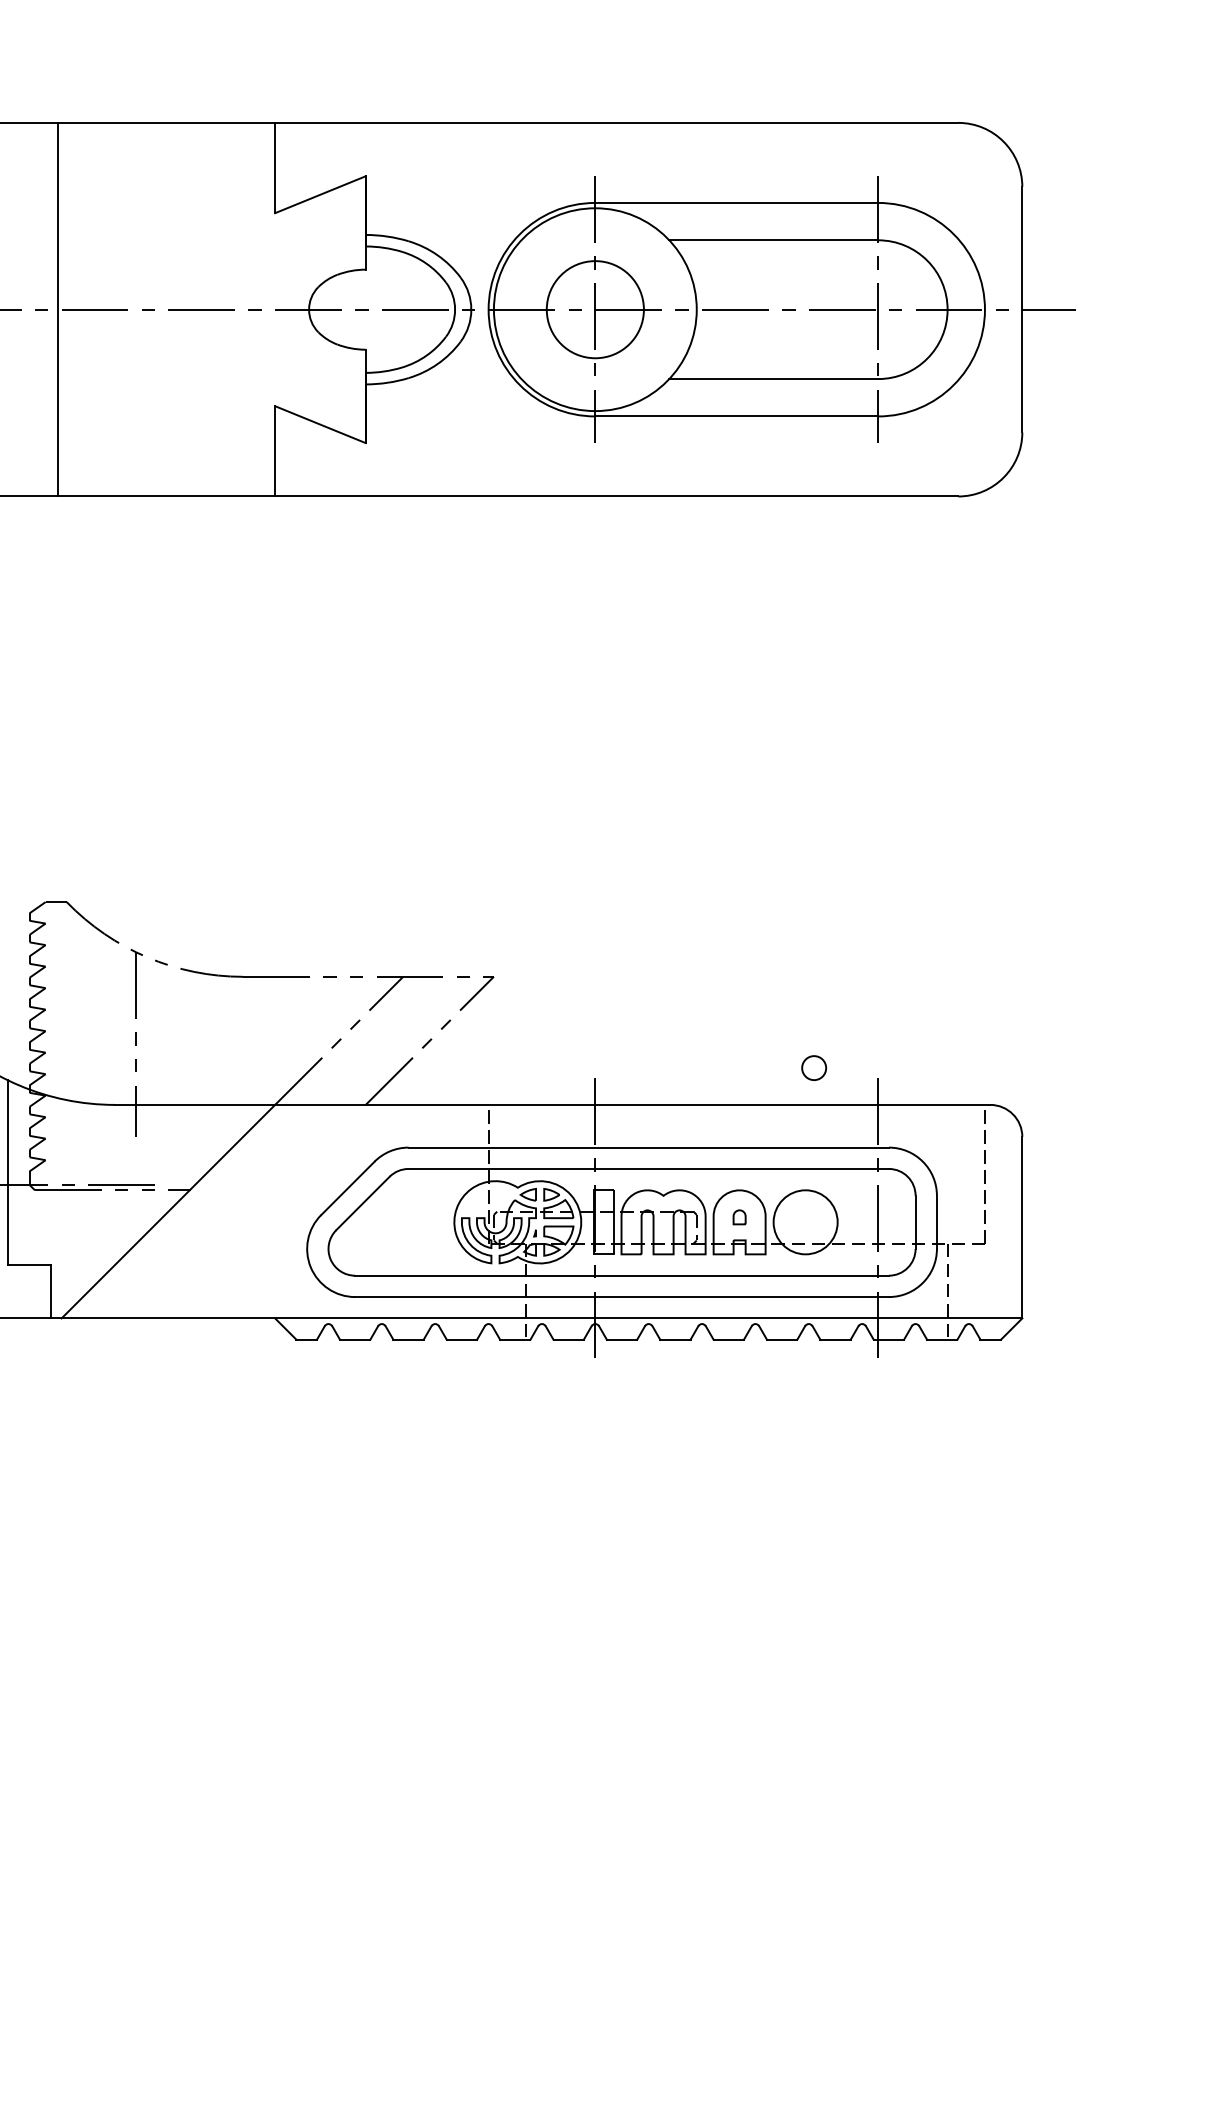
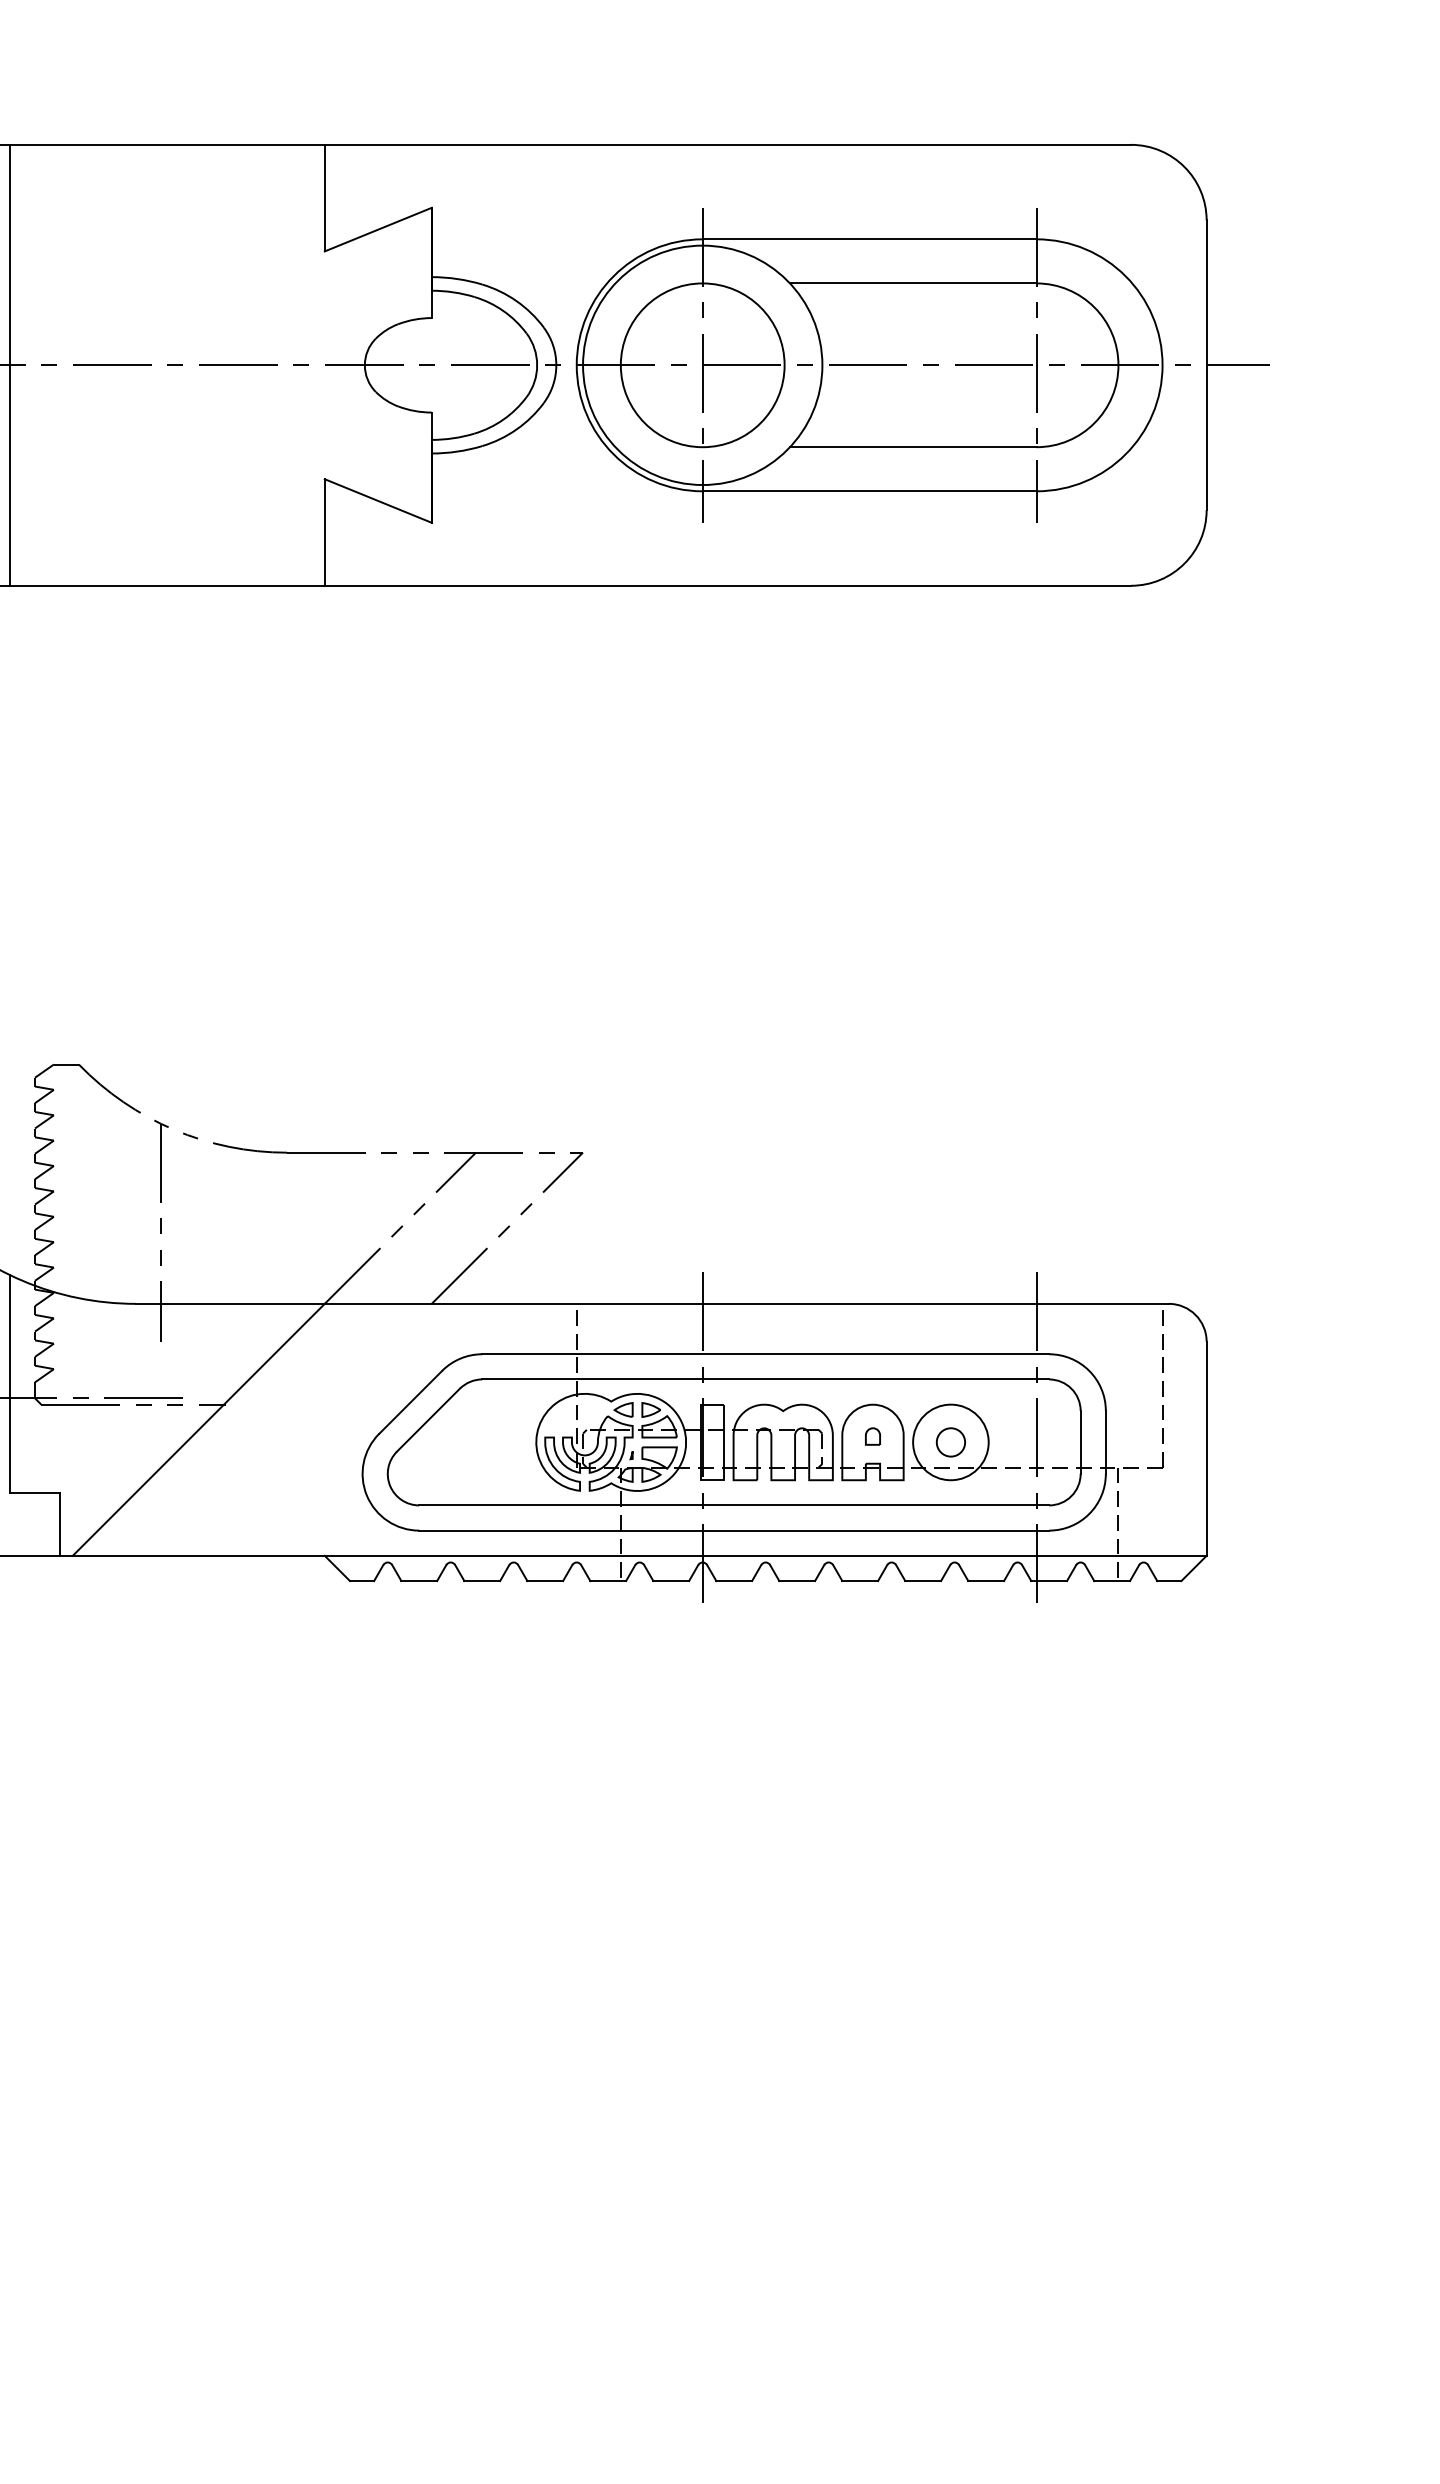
line: (57, 308) -> (9, 364), moved
circle: (595, 309) -> (702, 365), size x1.43
part: (813, 1068) -> (950, 1442), moved

